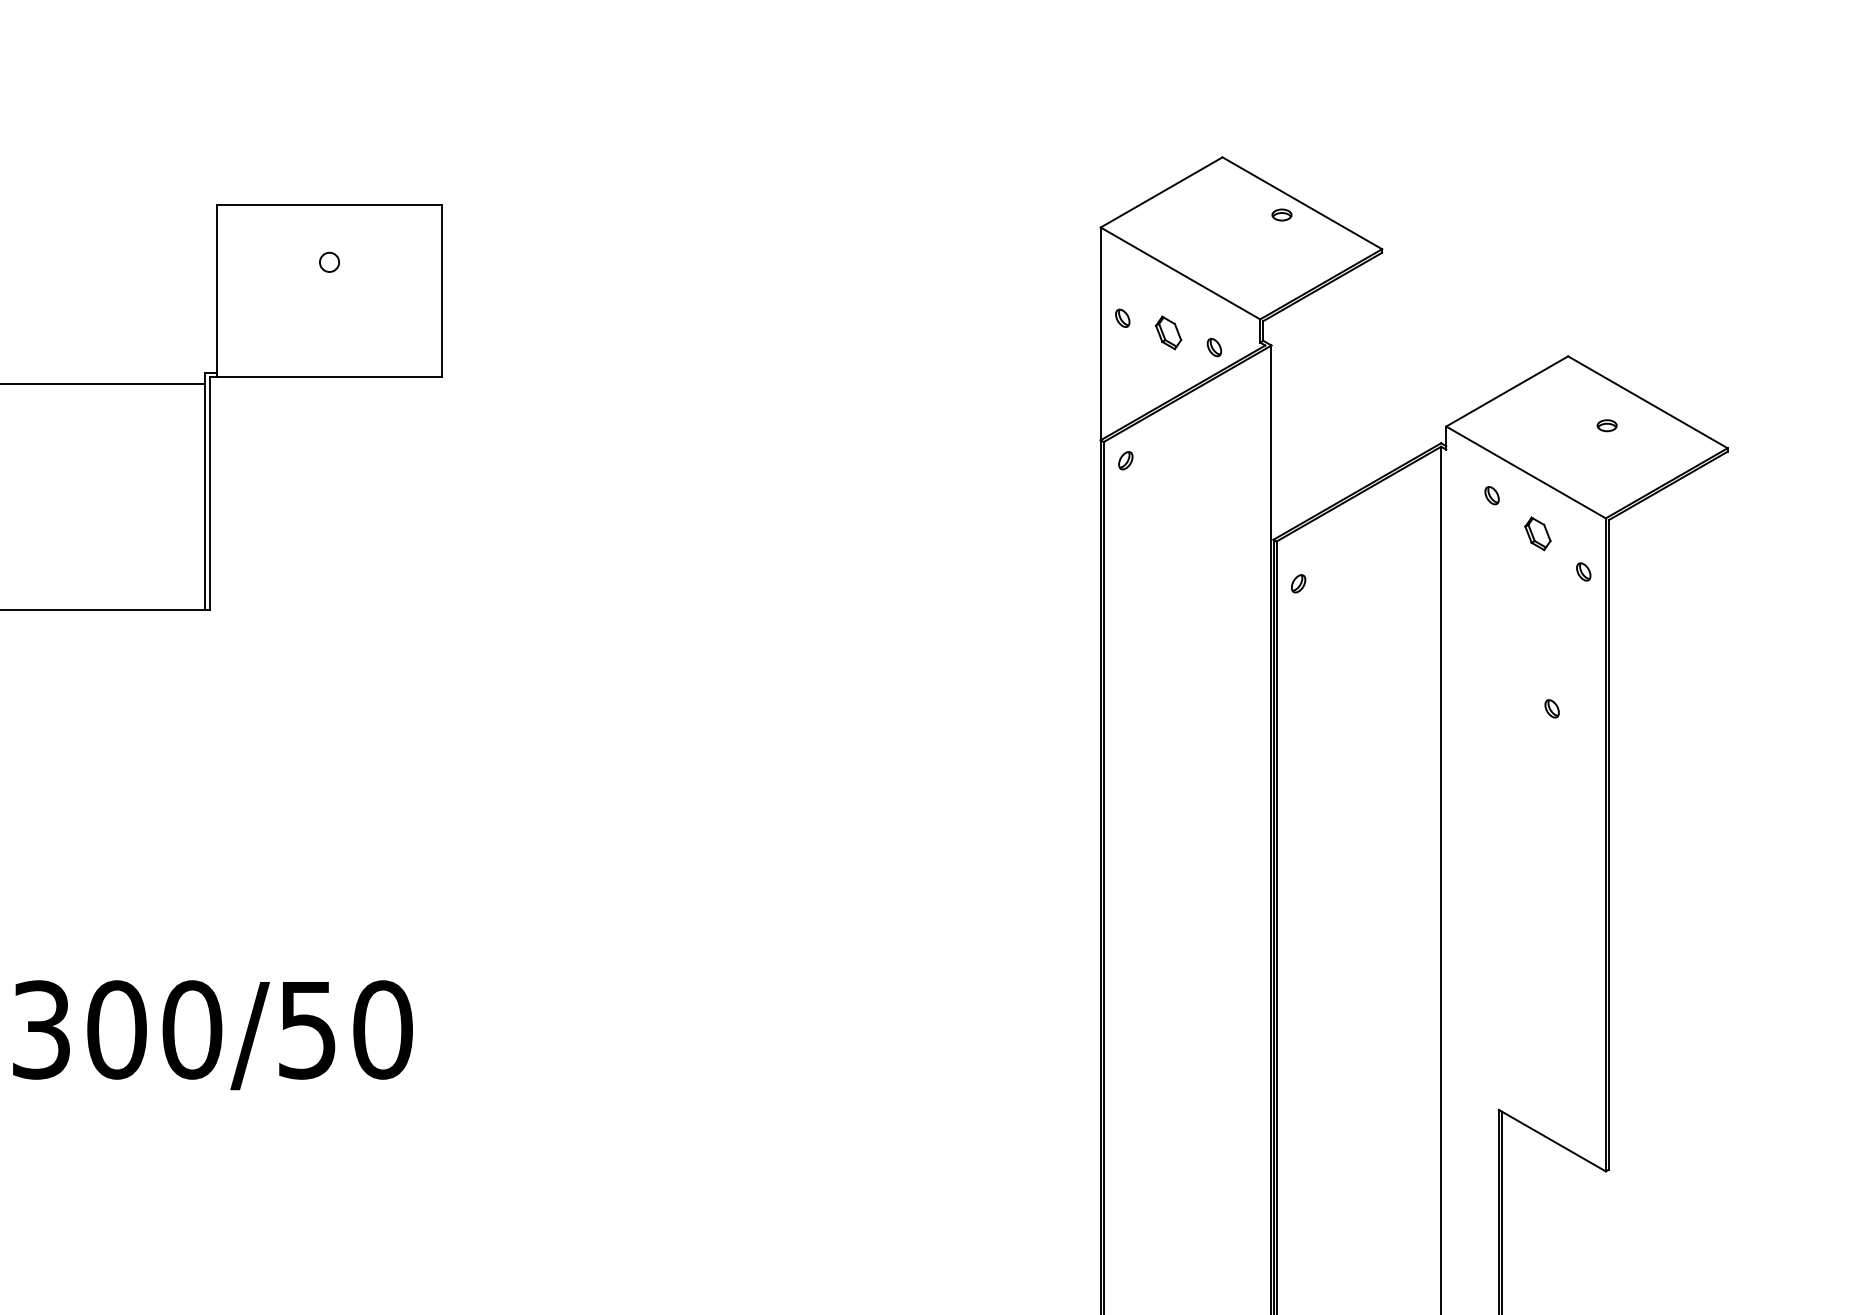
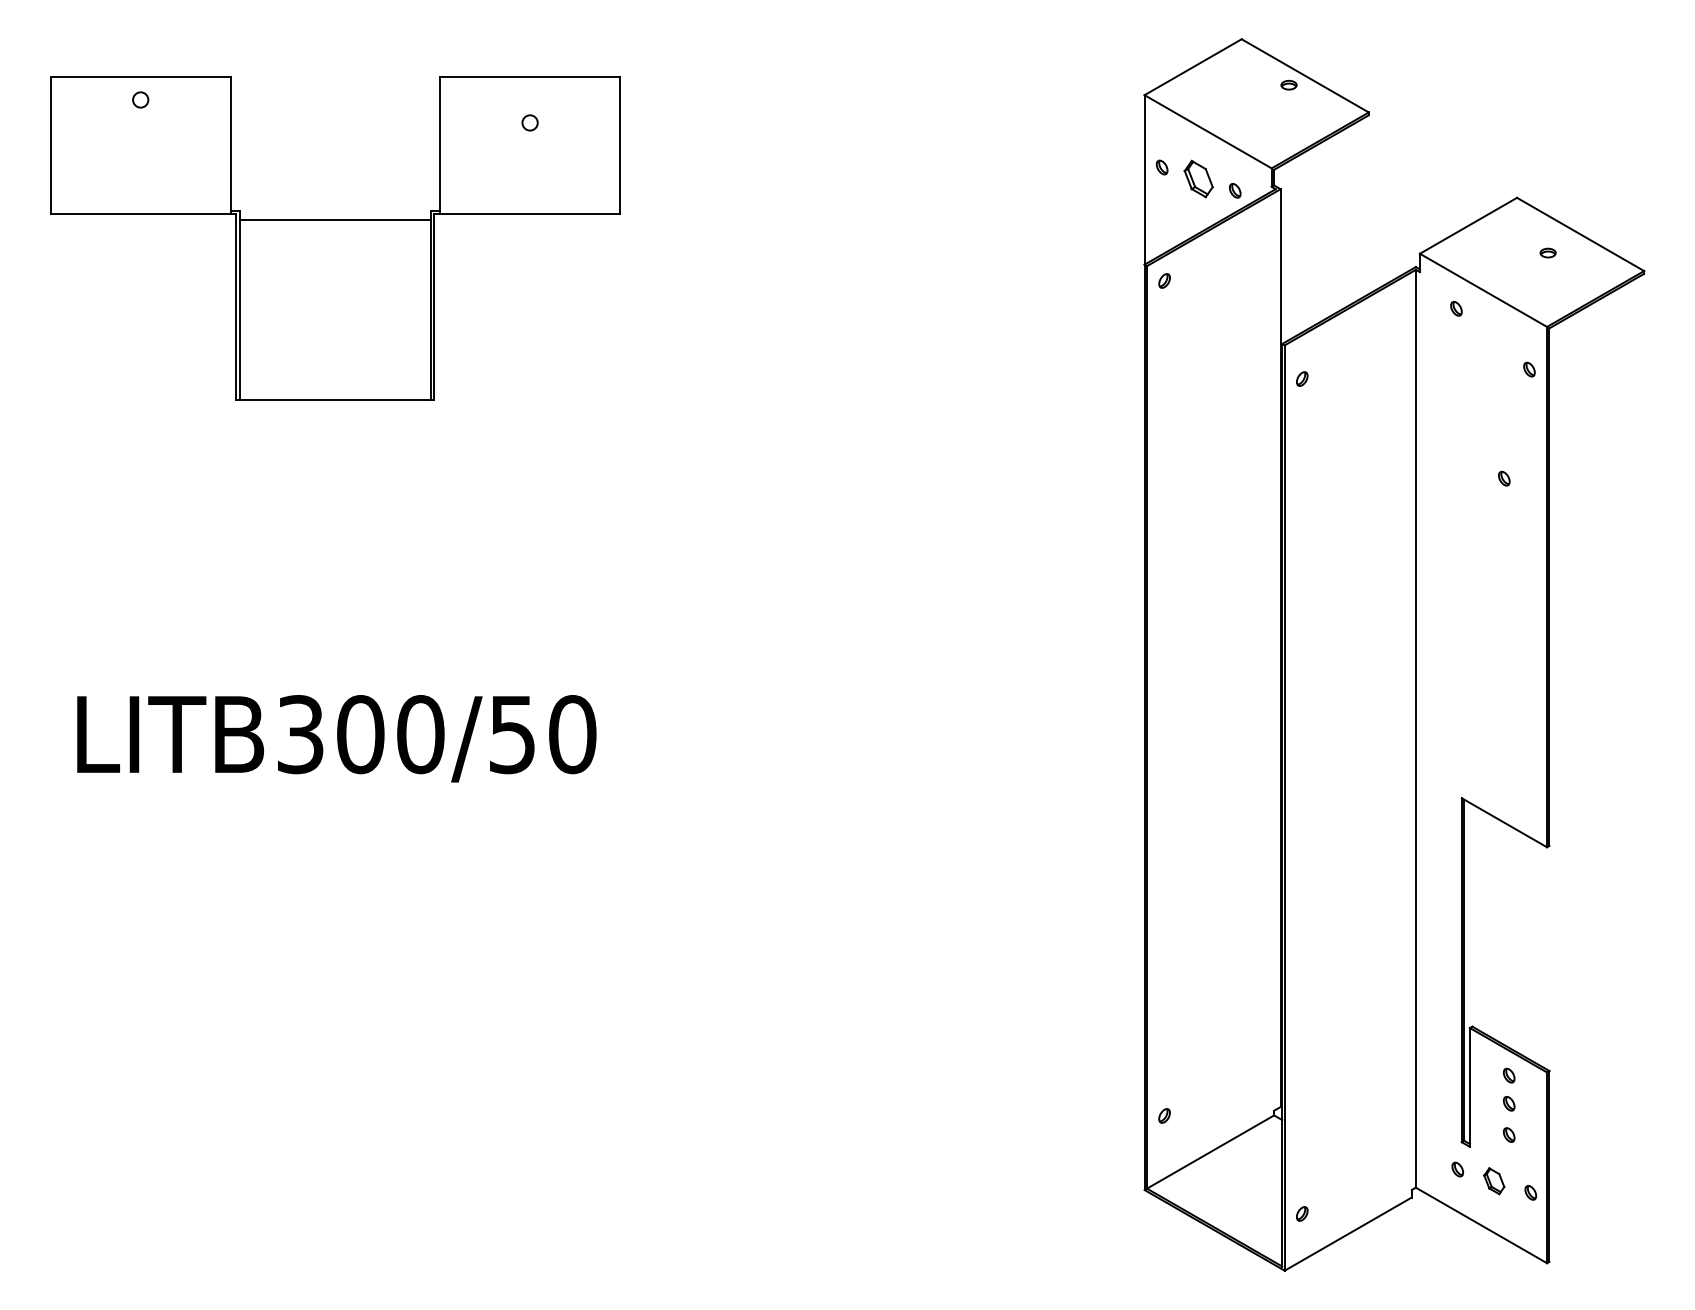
part: (1168, 333) -> (1198, 179), size x1.4
part: (1537, 534) -> (1492, 339), removed

